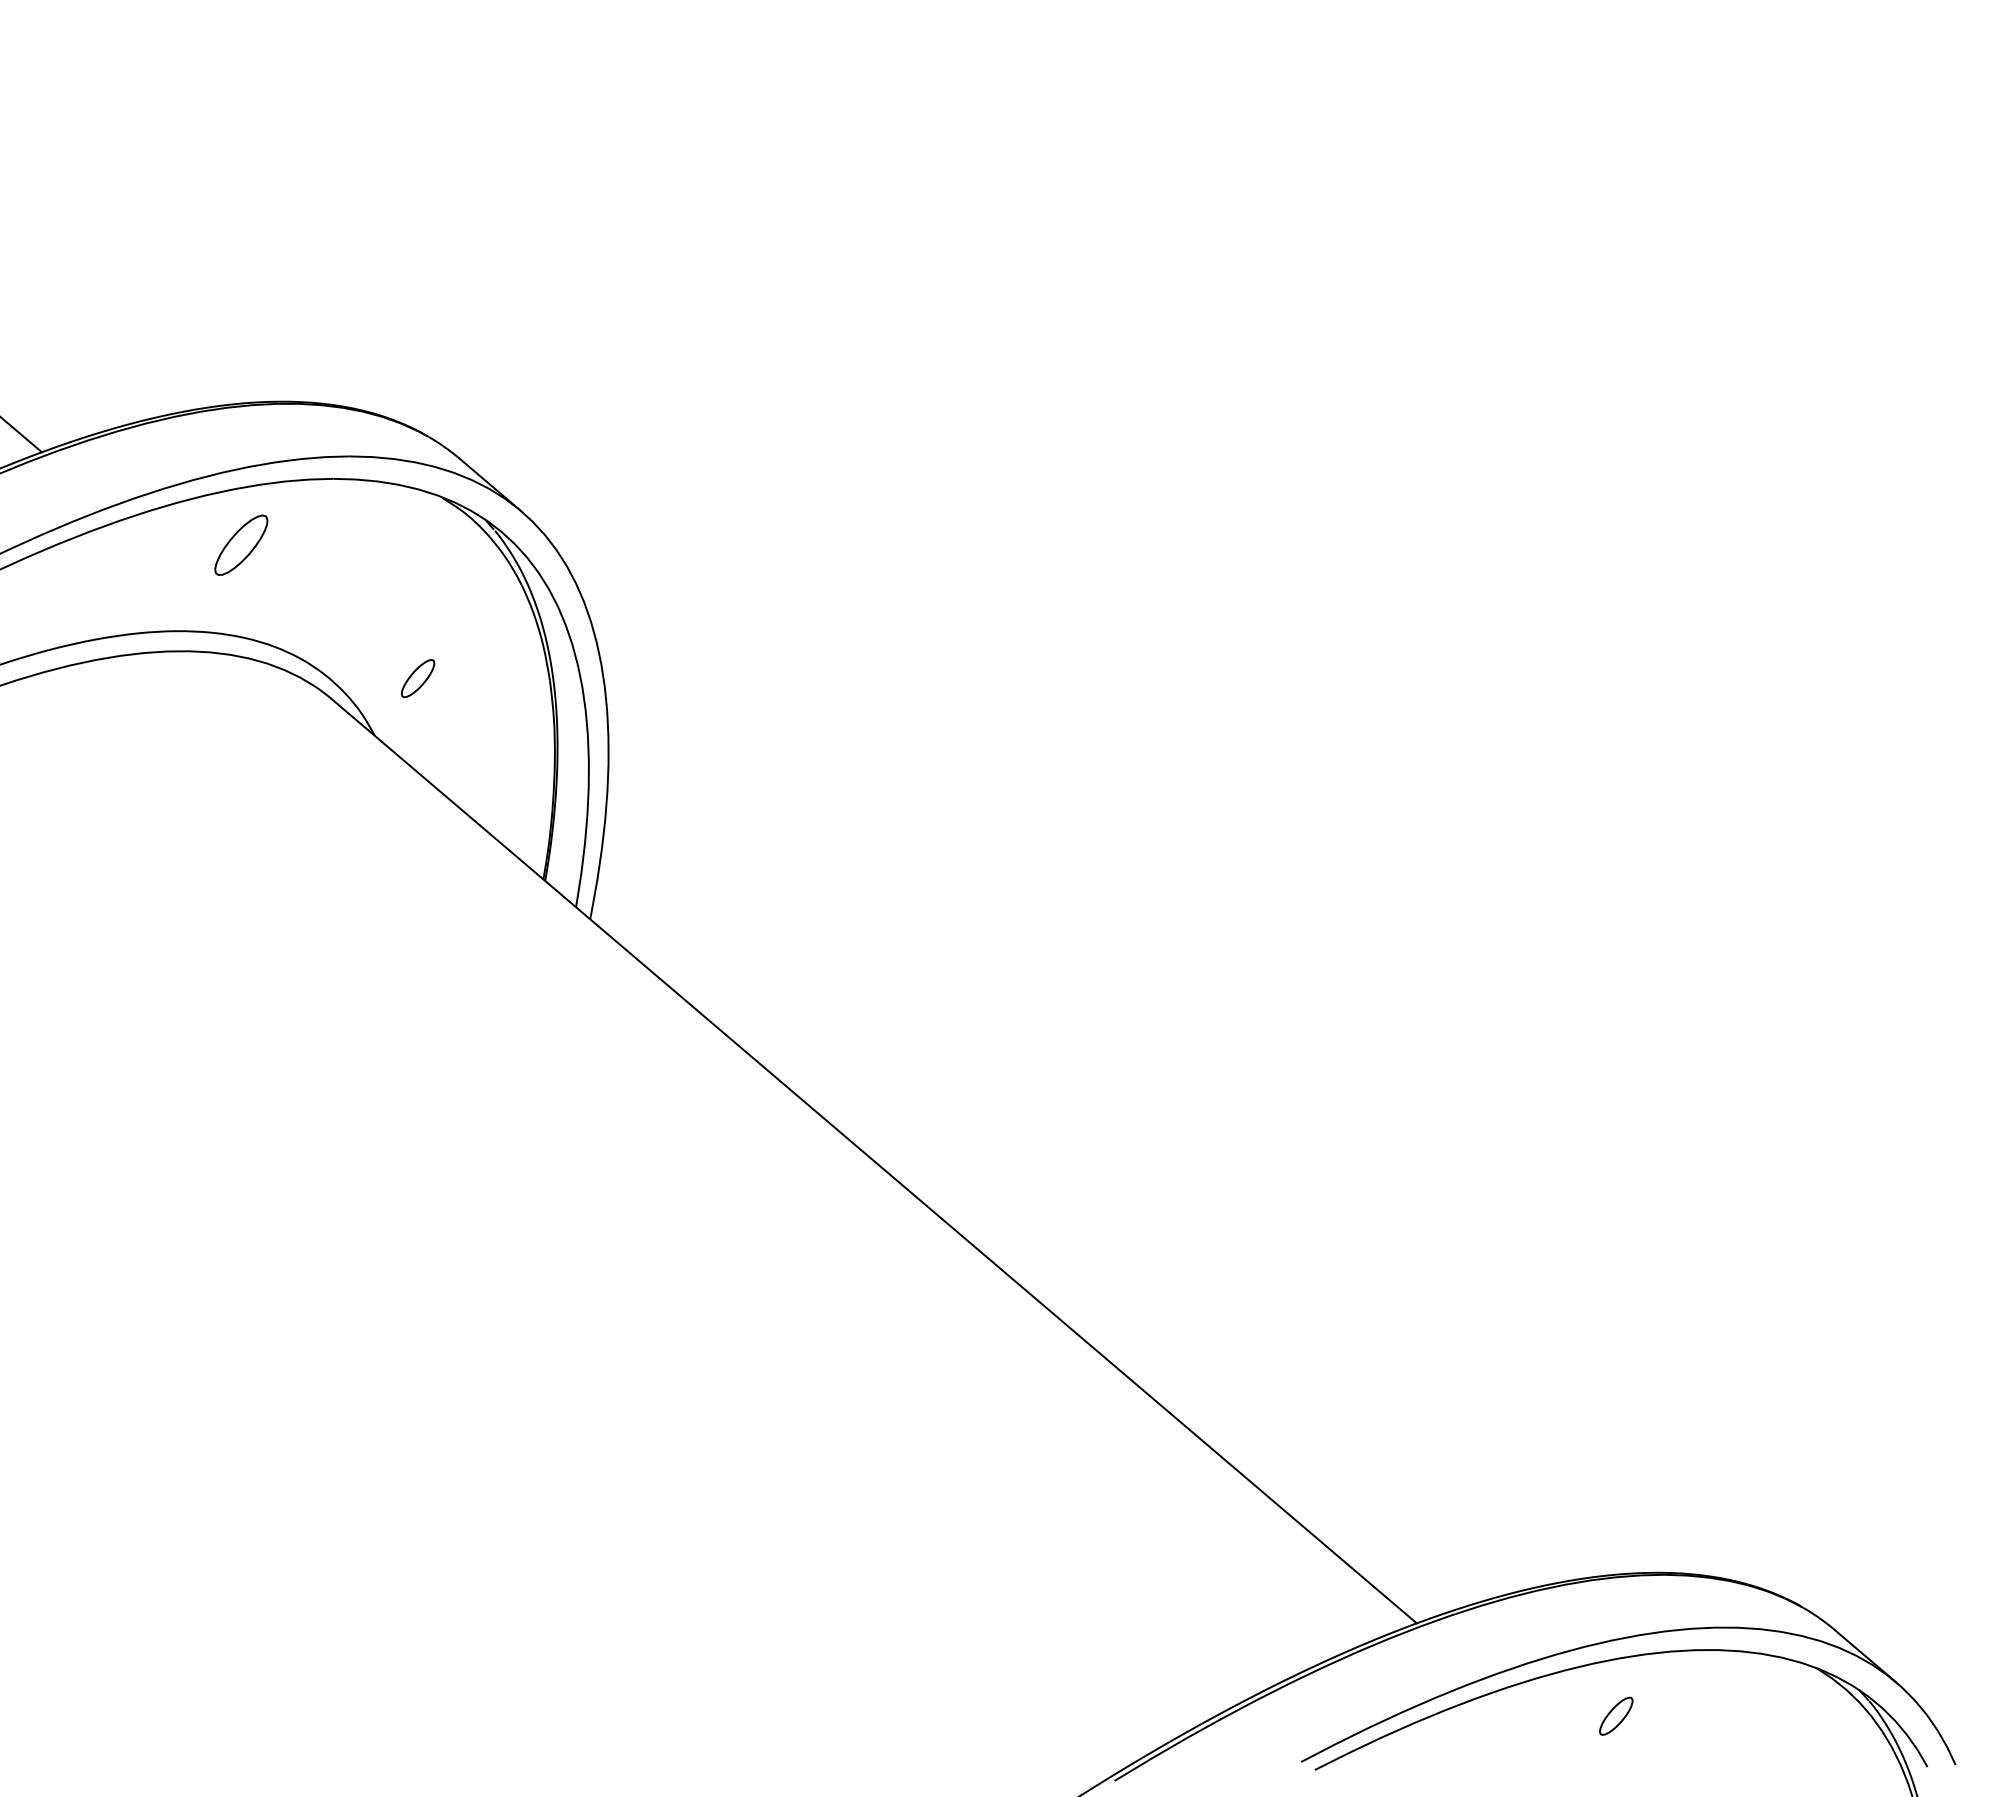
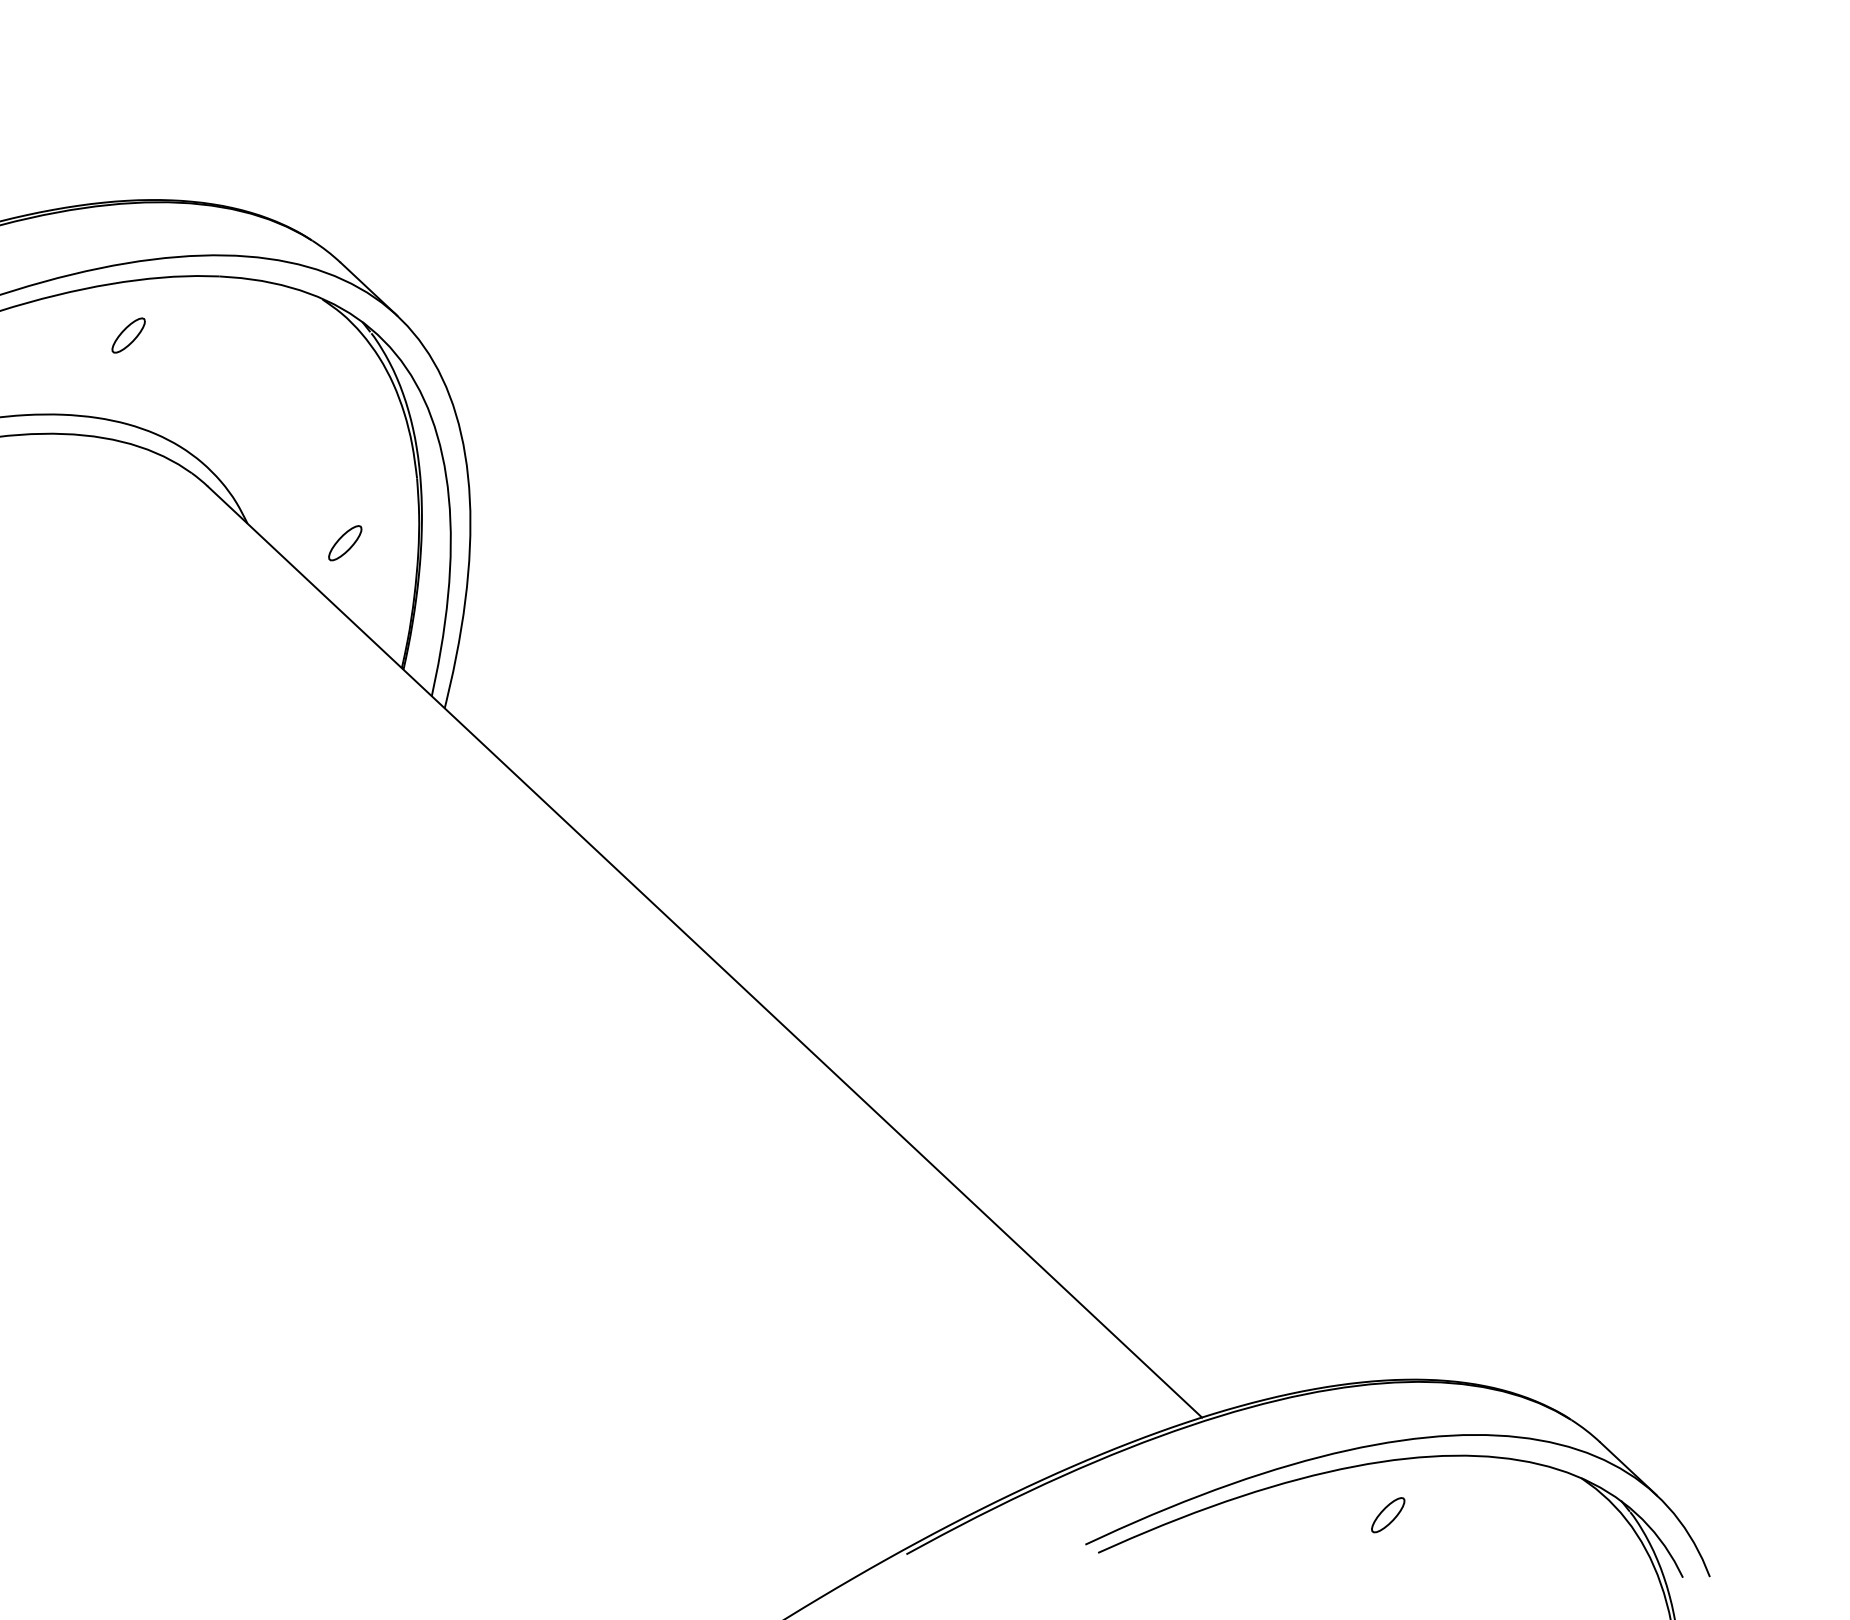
part: (241, 544) -> (128, 334), size x0.62
part: (417, 678) -> (344, 543), moved

